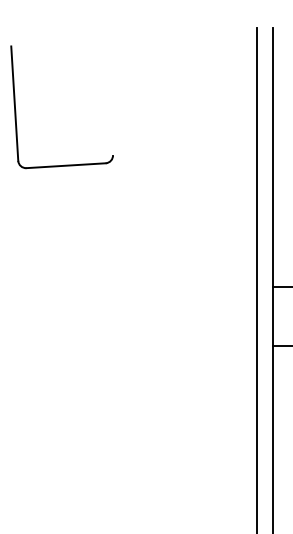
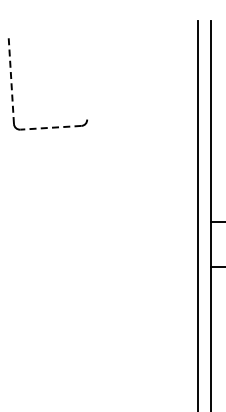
line: (15, 103) -> (11, 79), solid -> dashed
line: (65, 165) -> (50, 127), solid -> dashed

